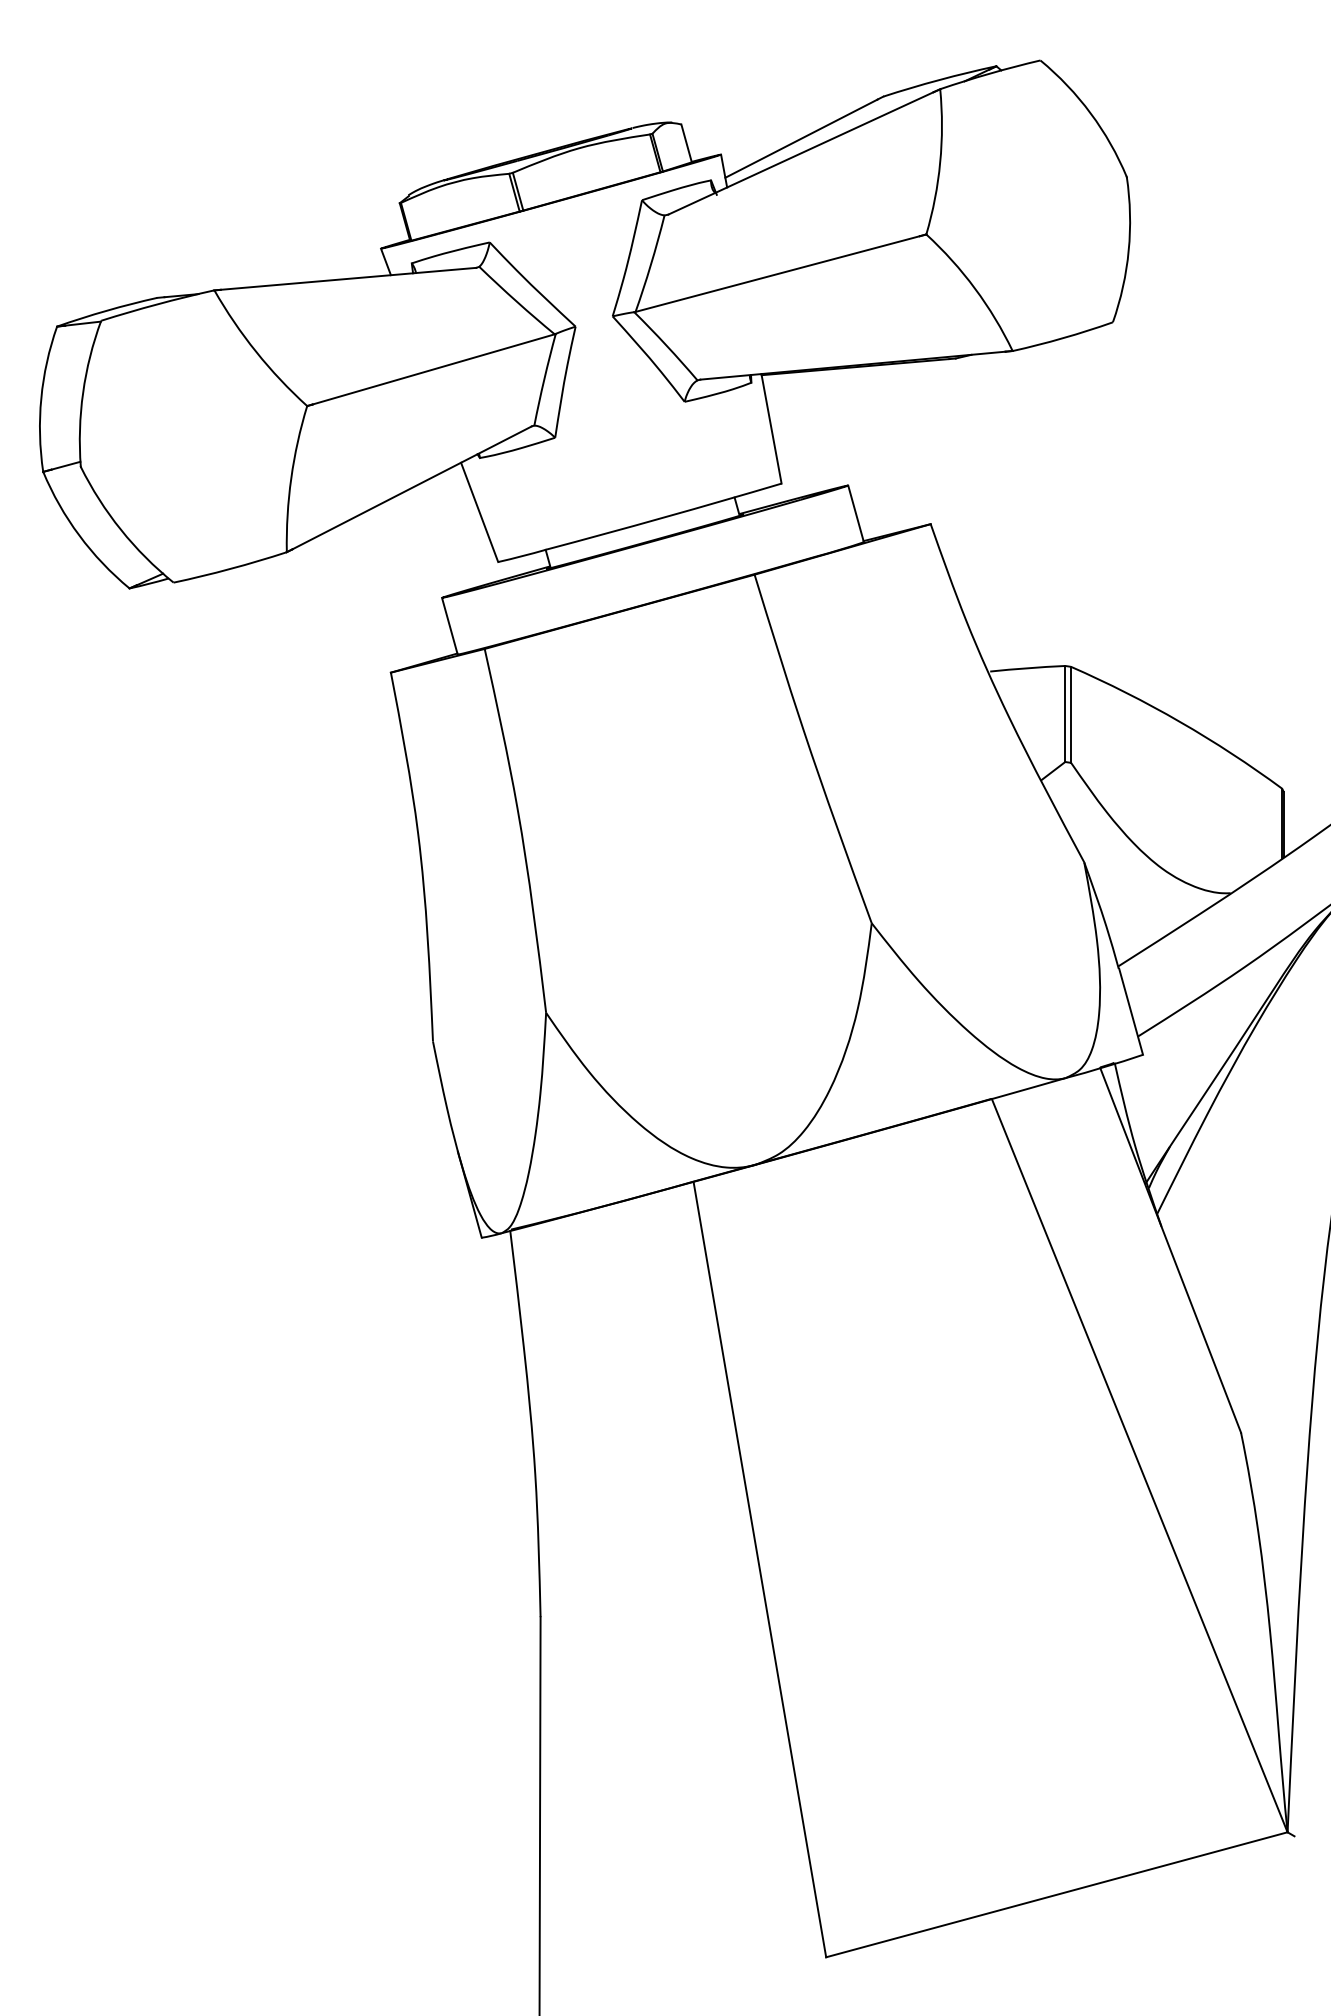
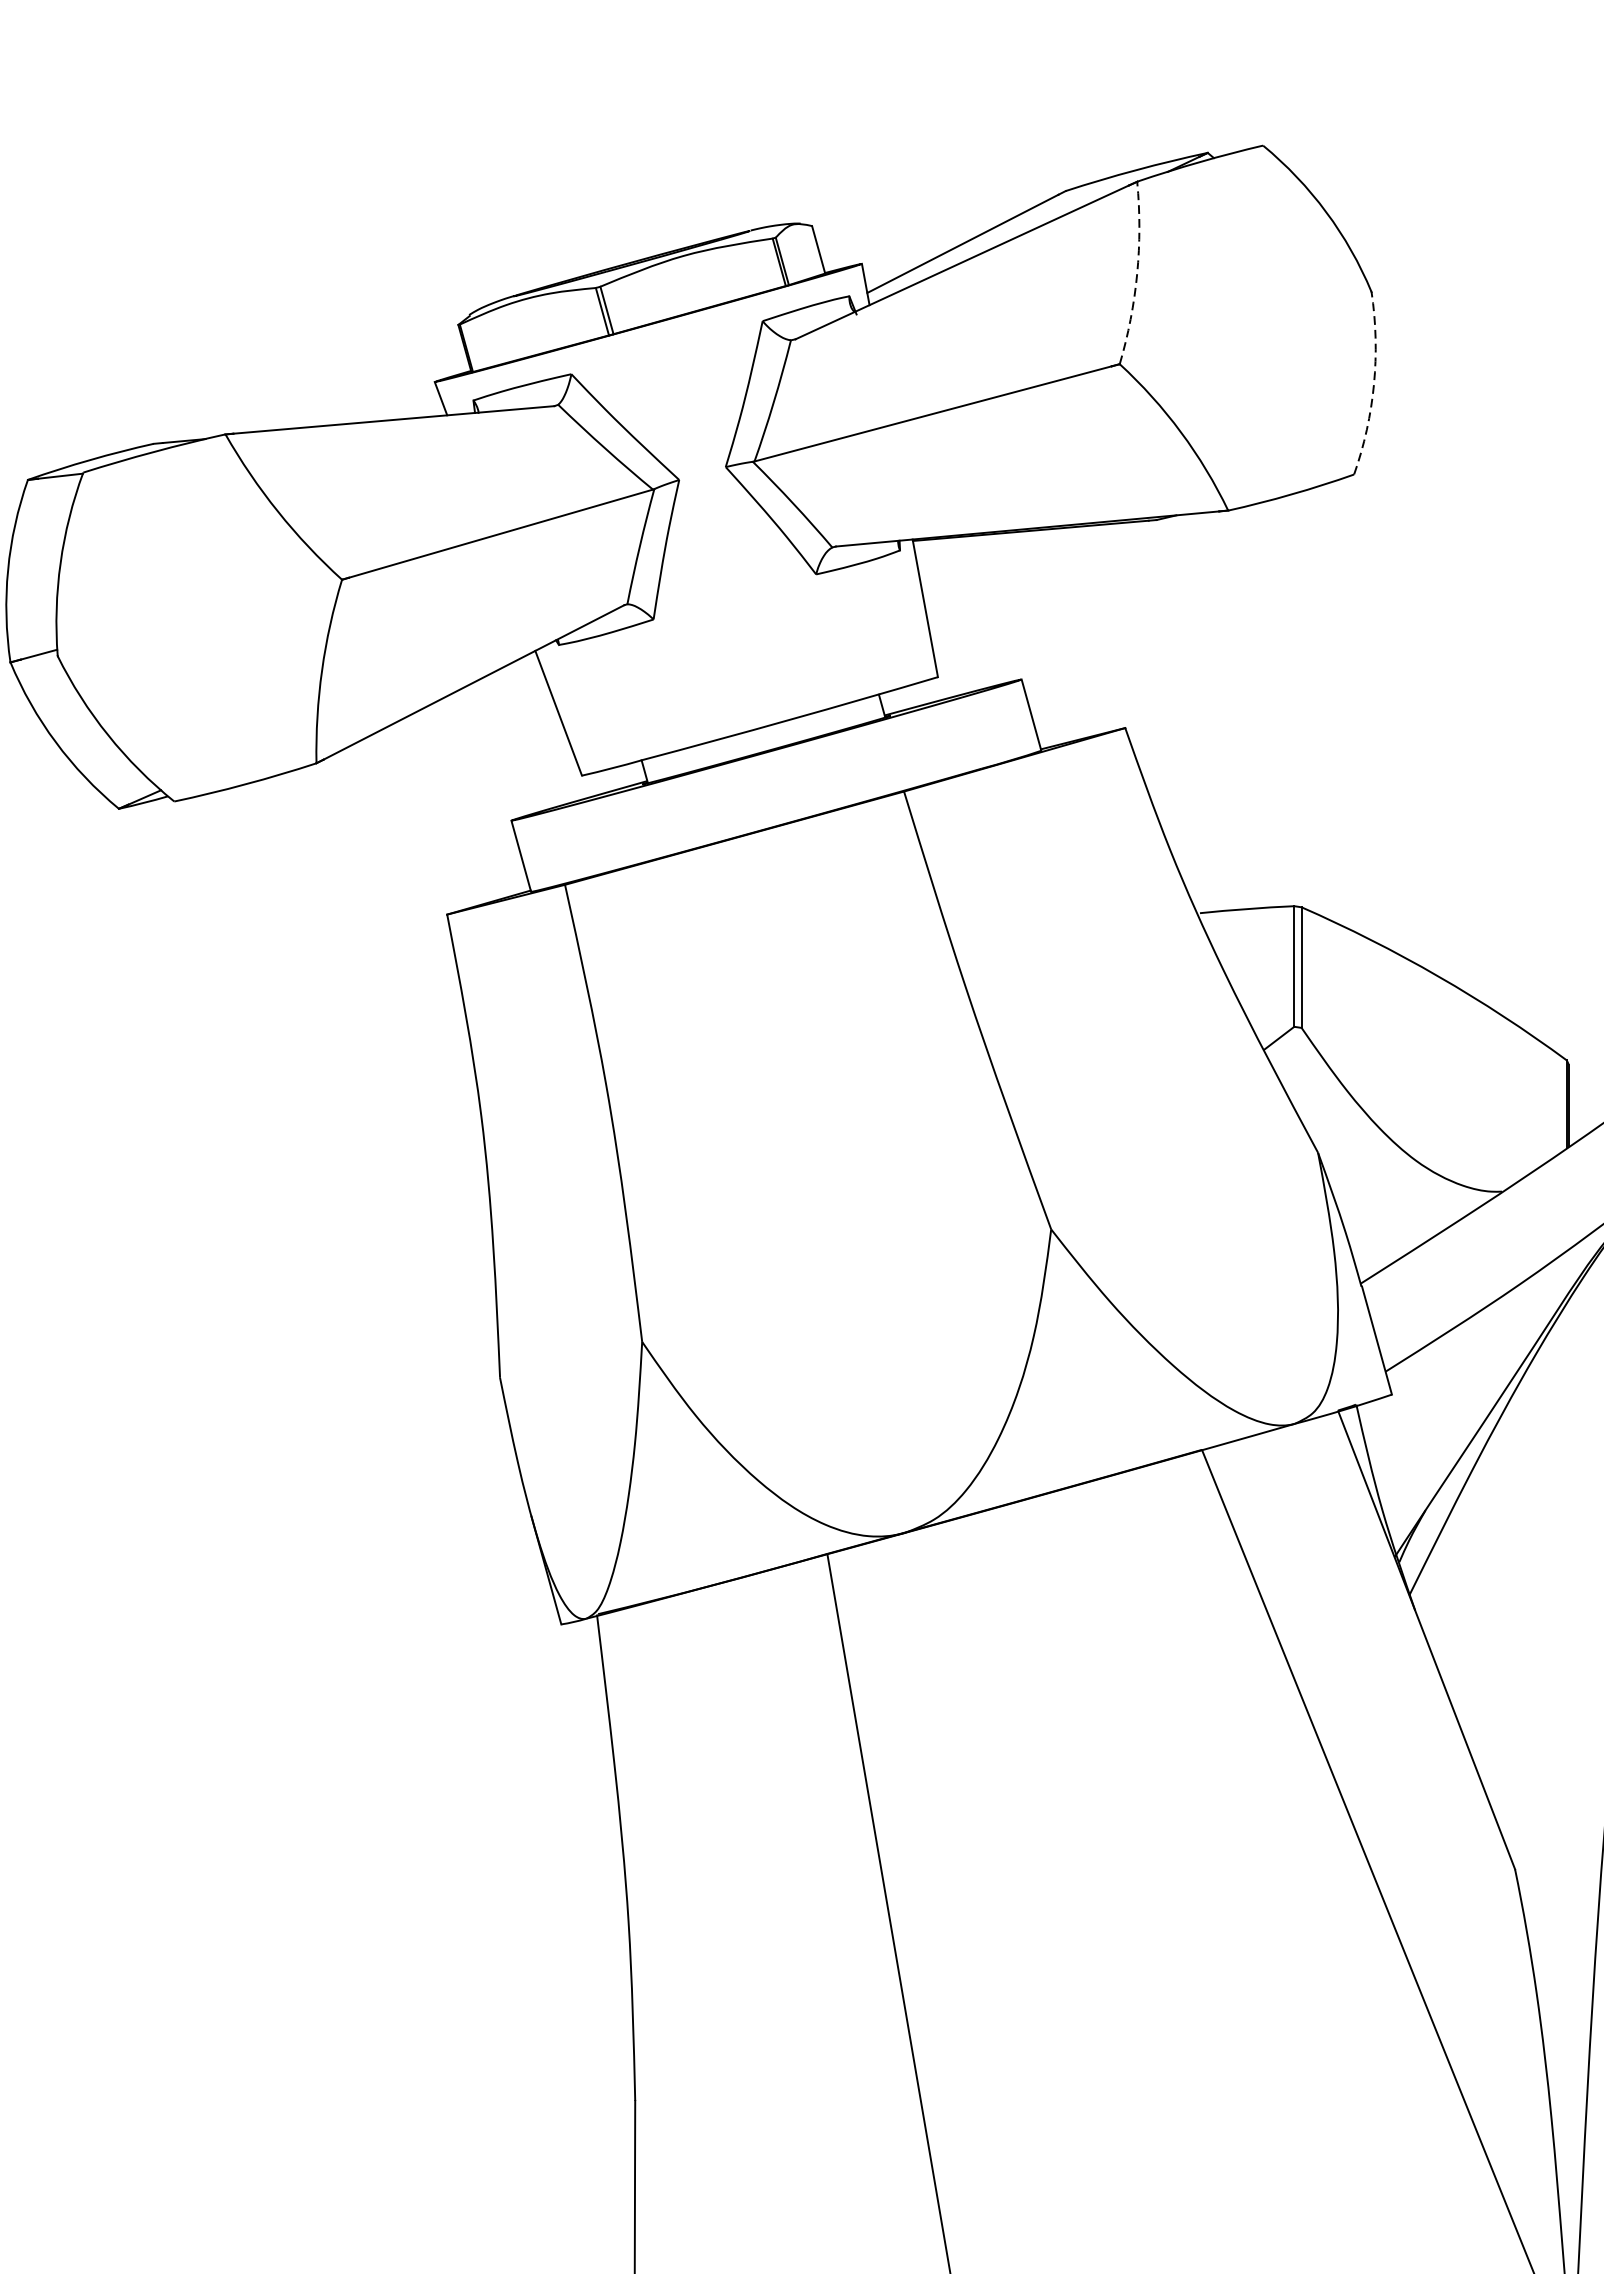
arc: (940, 162) -> (1137, 273), solid -> dashed
arc: (1128, 250) -> (1373, 384), solid -> dashed

